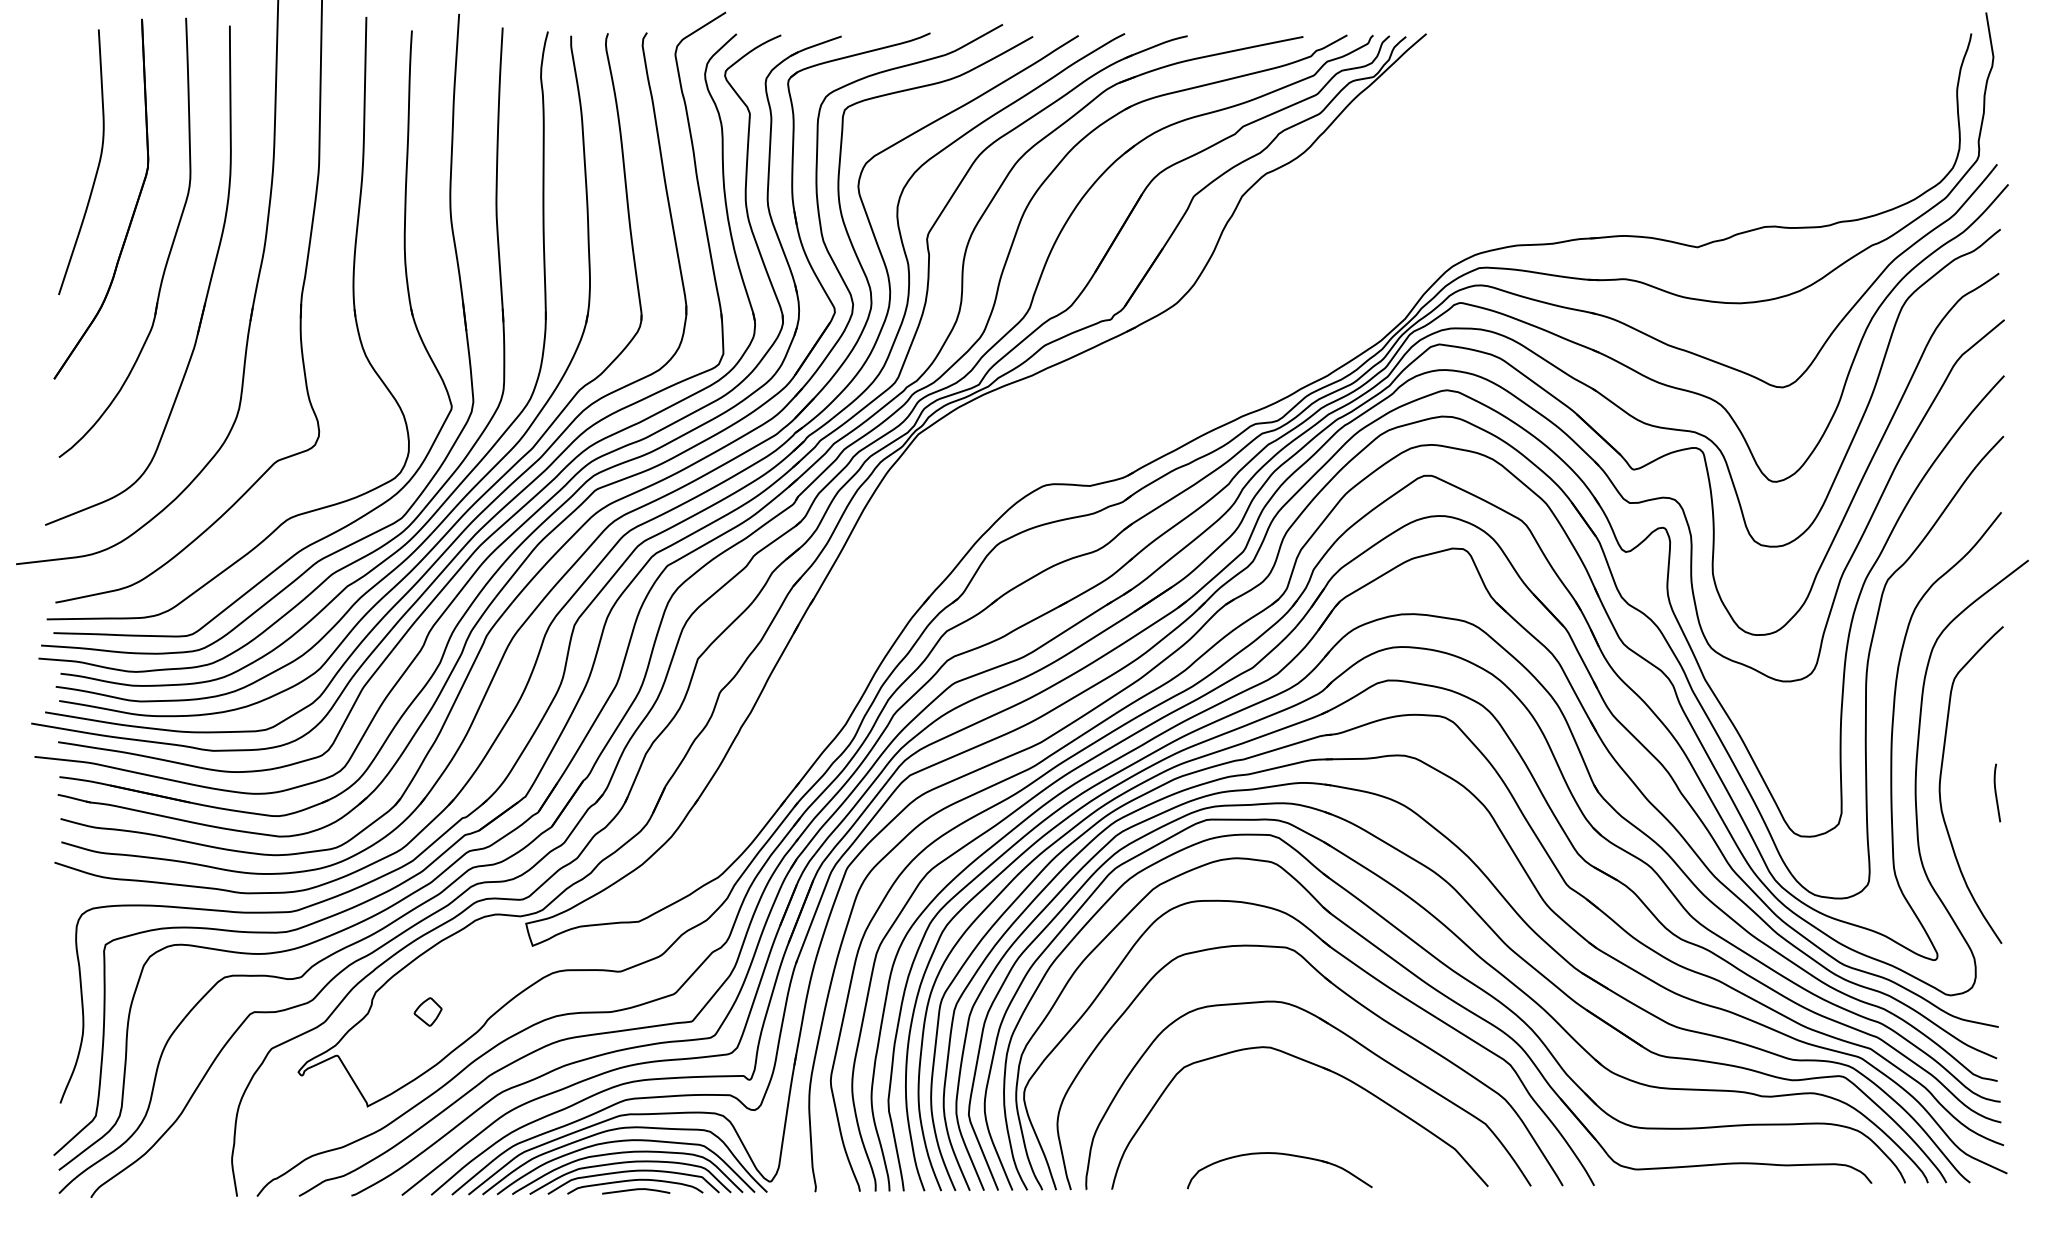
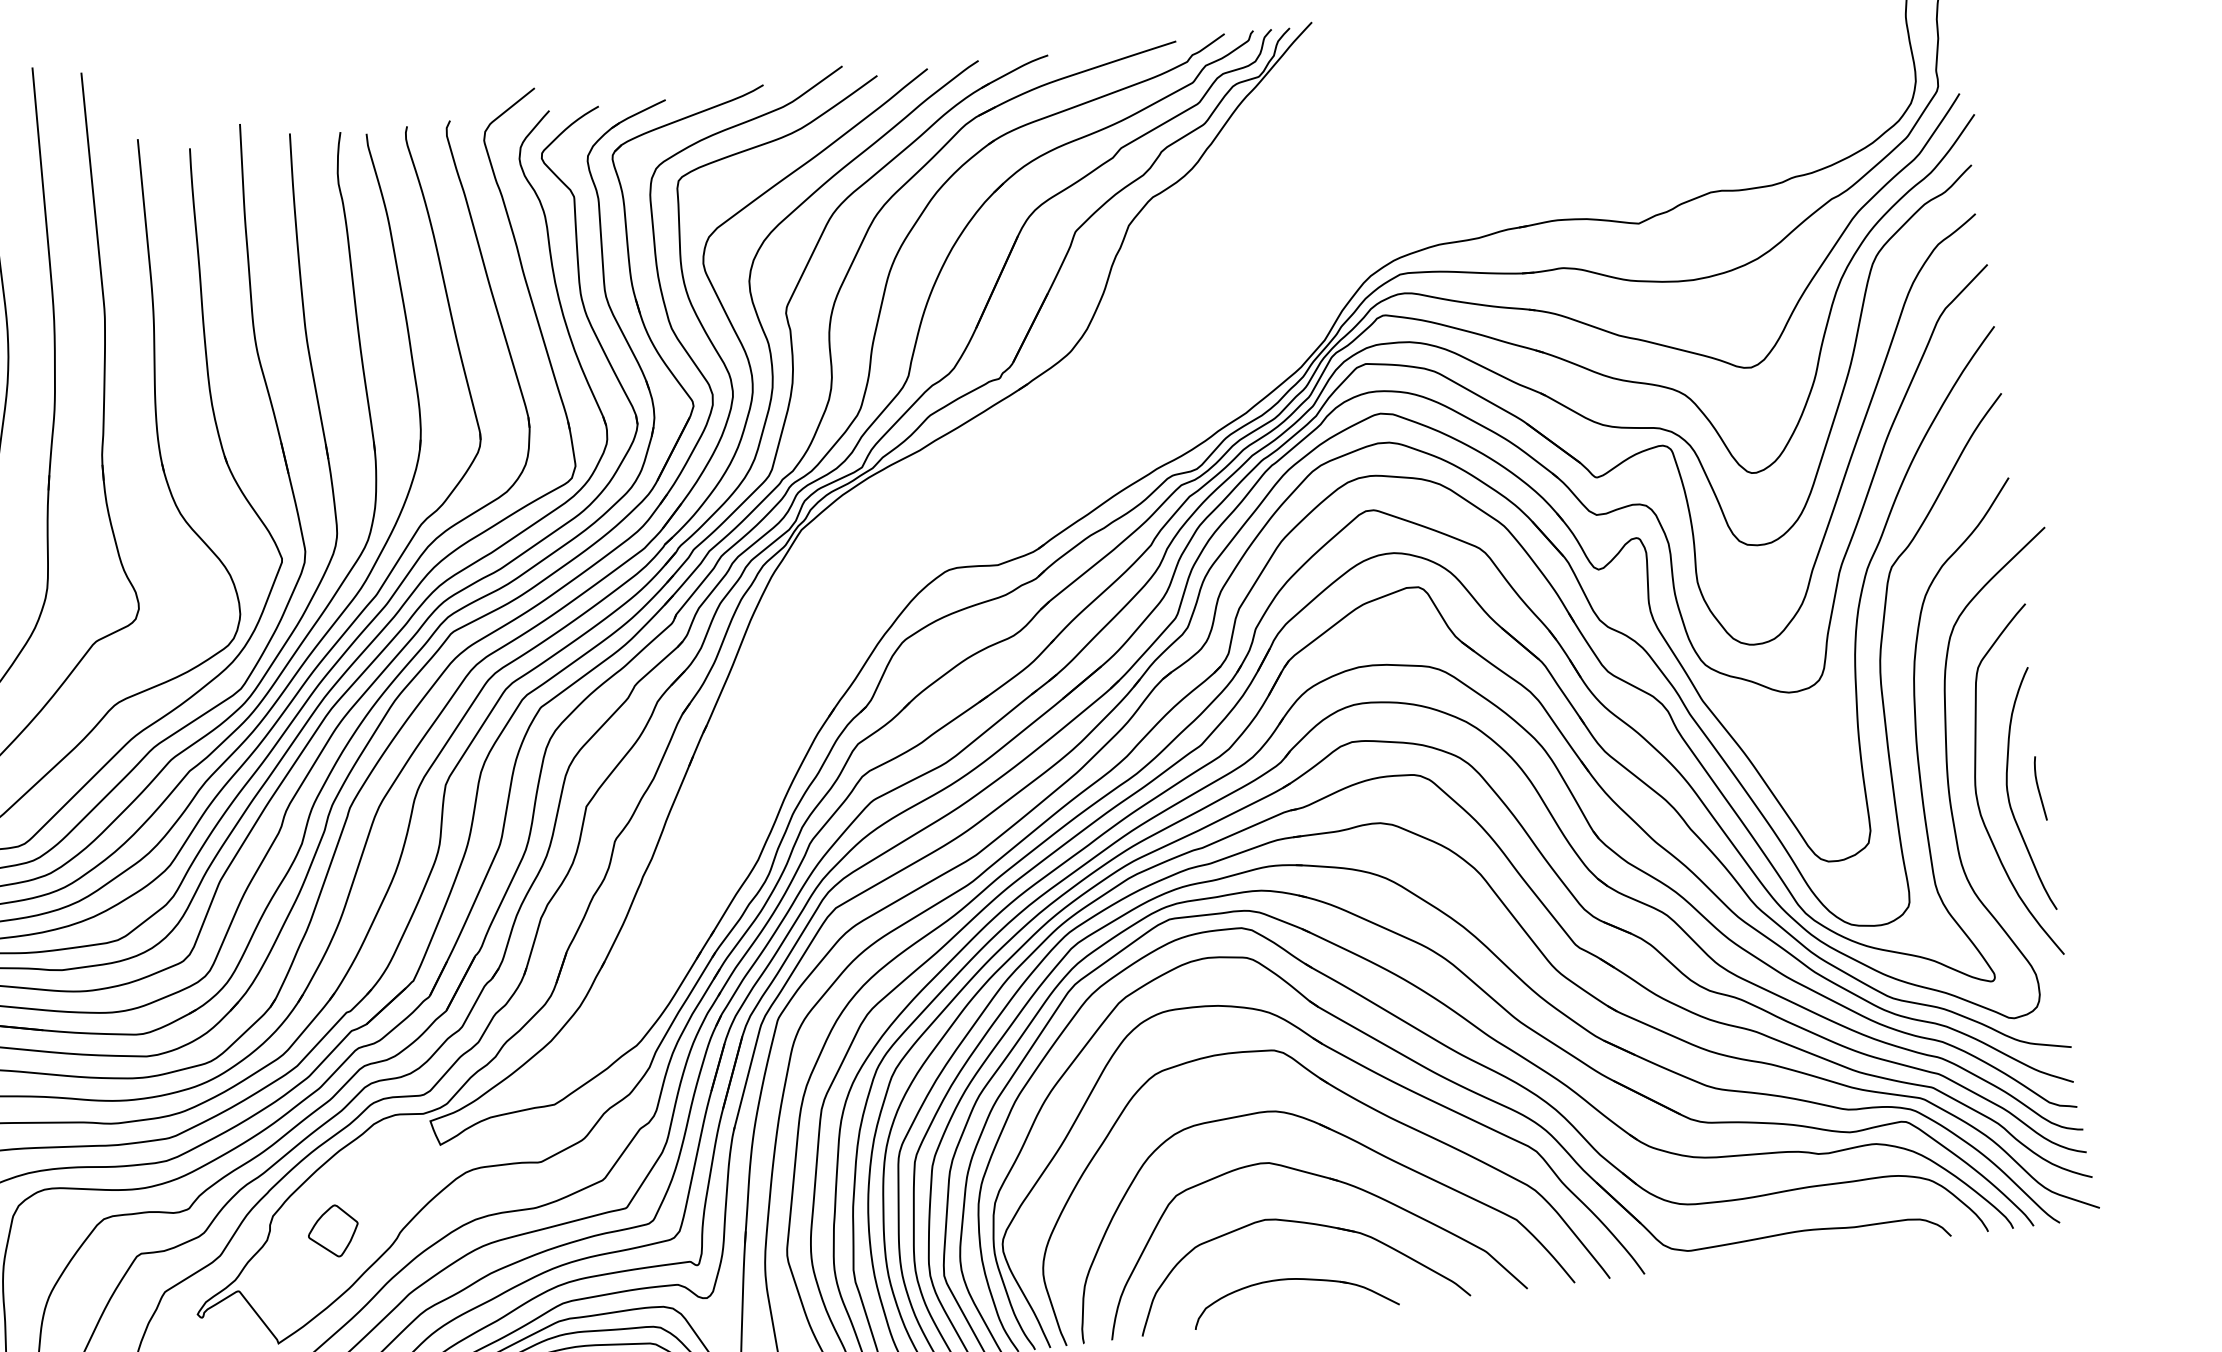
curve: (1969, 798) -> (2010, 798), added
part: (427, 1011) -> (332, 1230), size x1.67
part: (1298, 1106) -> (1307, 1224), added

